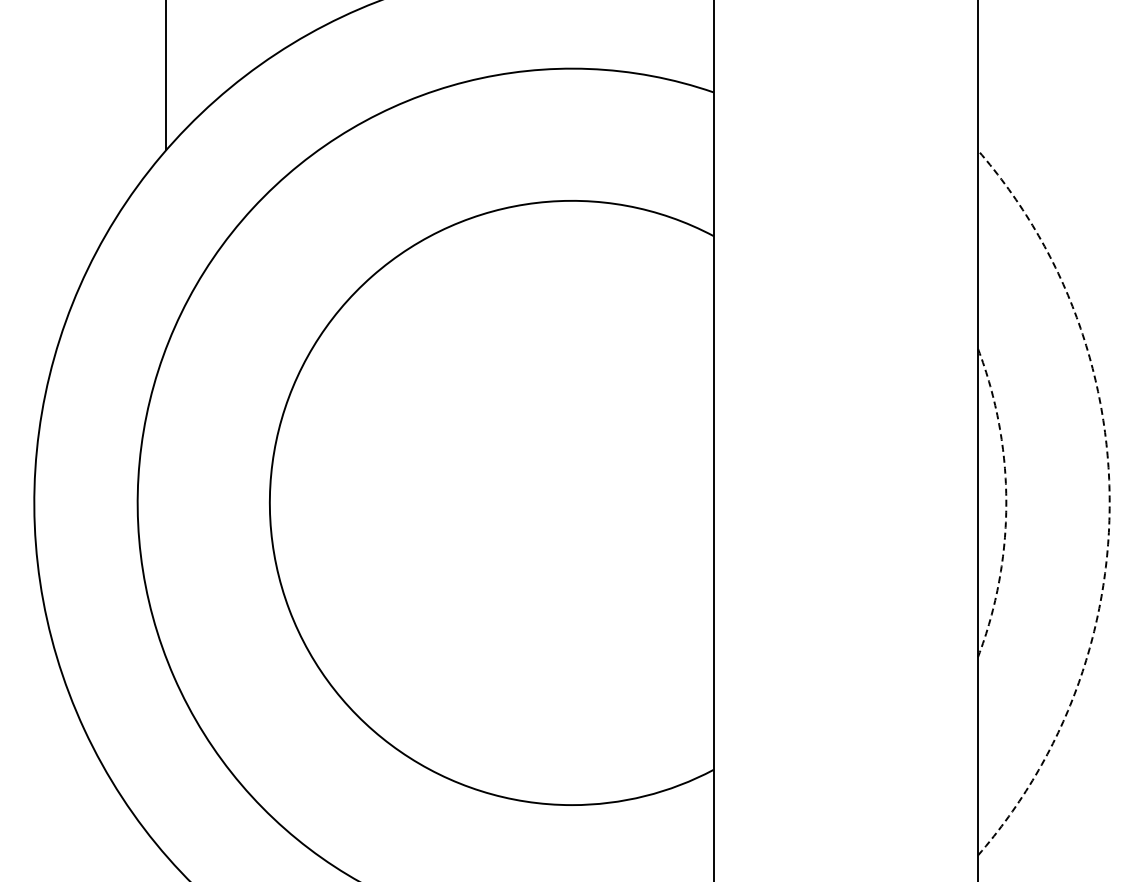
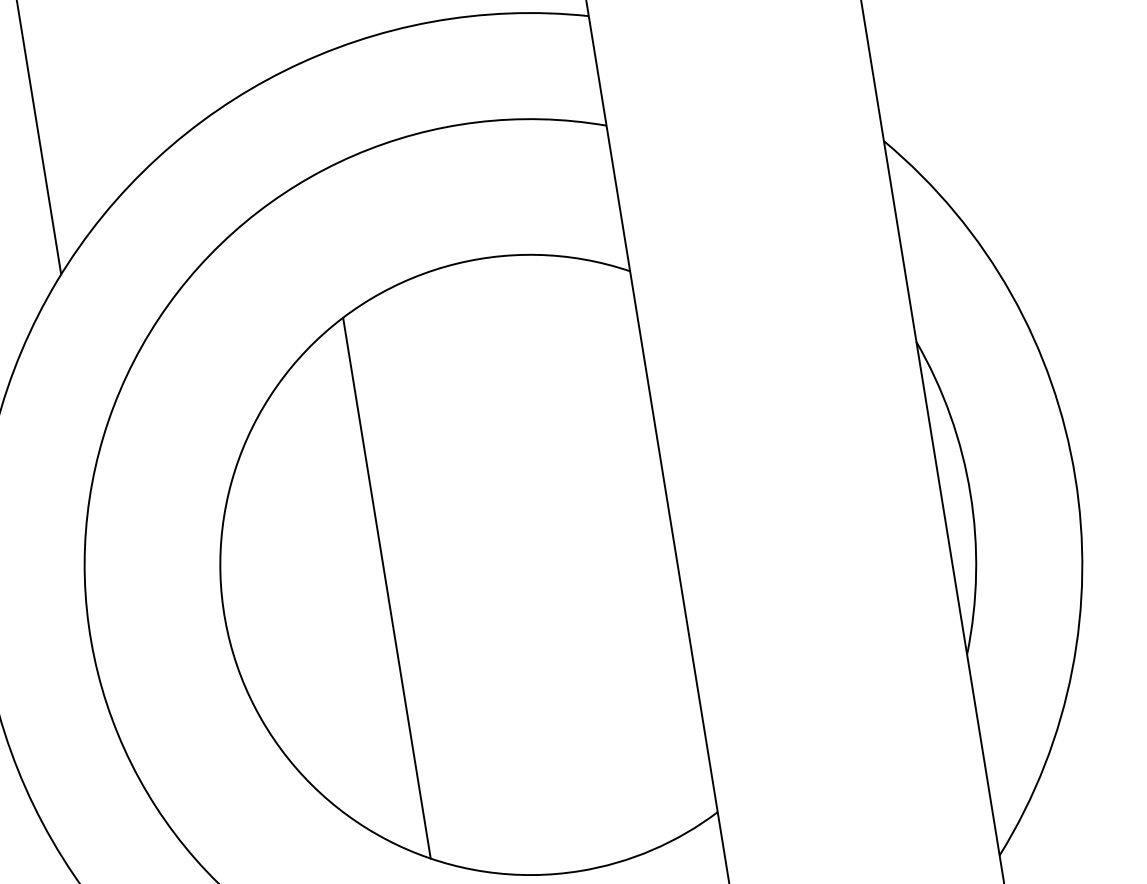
line: (430, 502) -> (386, 587), added
arc: (1006, 502) -> (970, 493), dashed -> solid
arc: (1109, 502) -> (1074, 476), dashed -> solid

